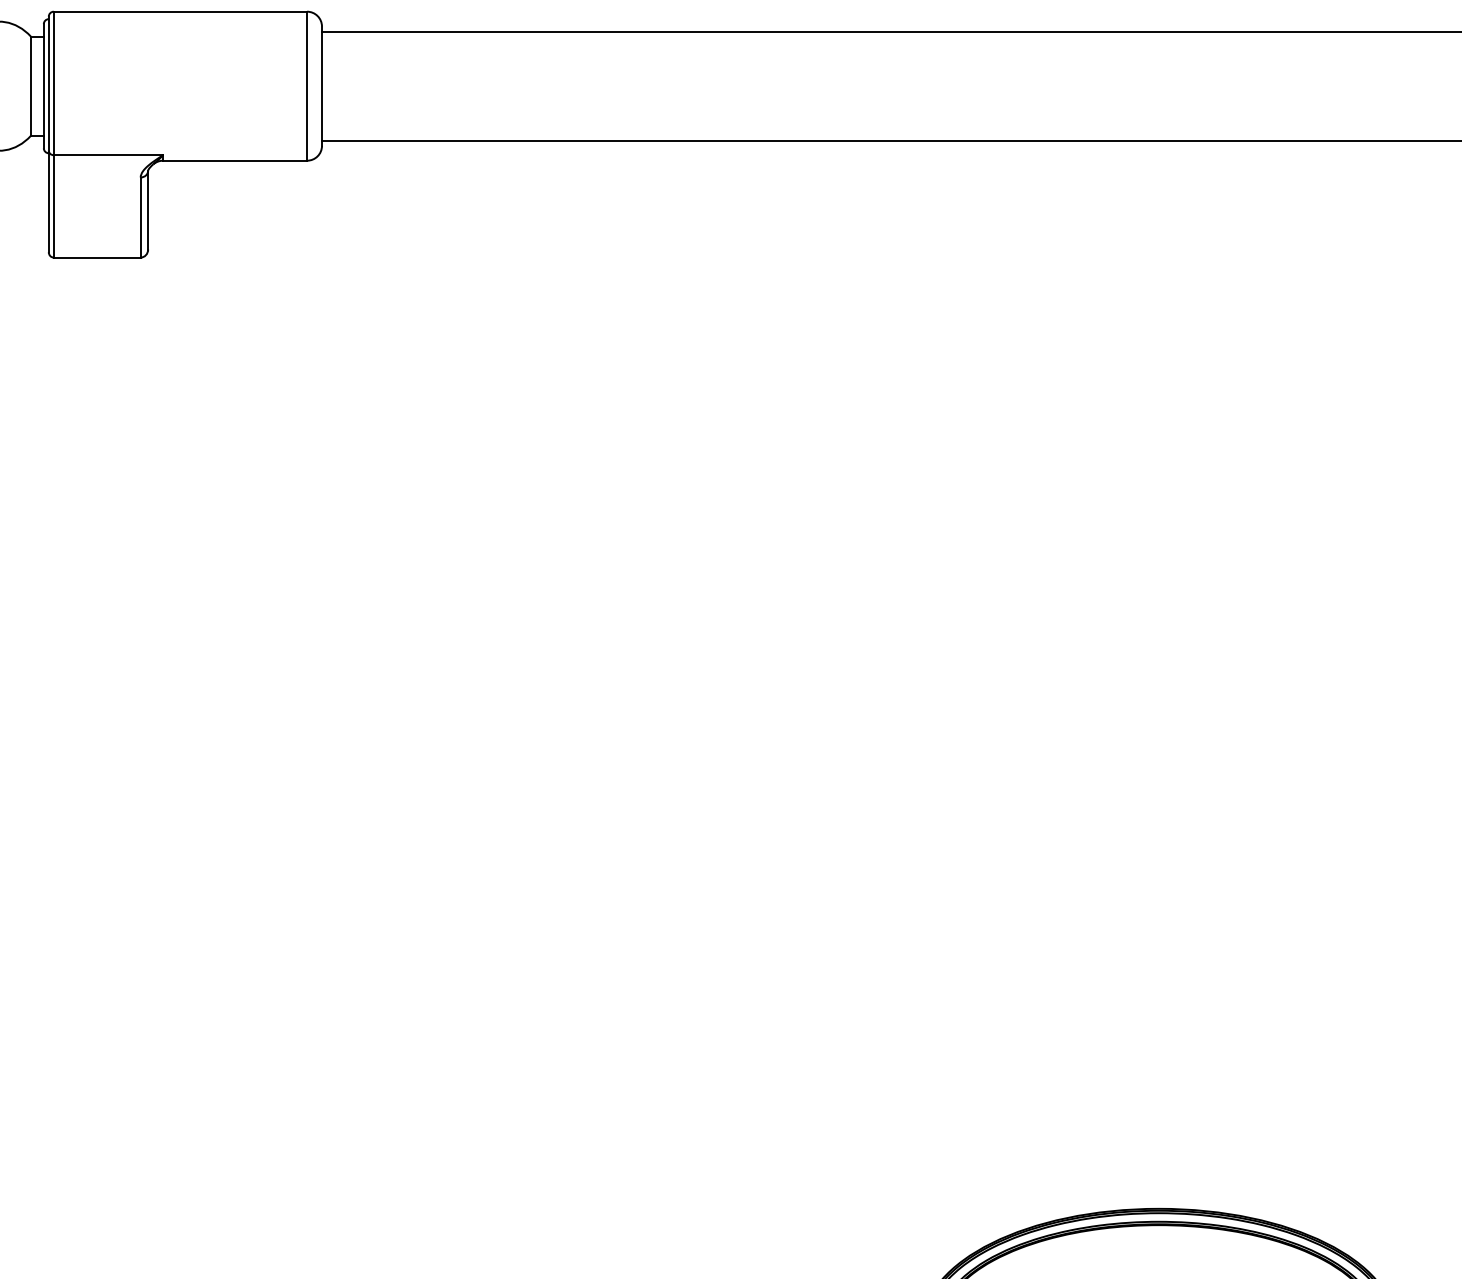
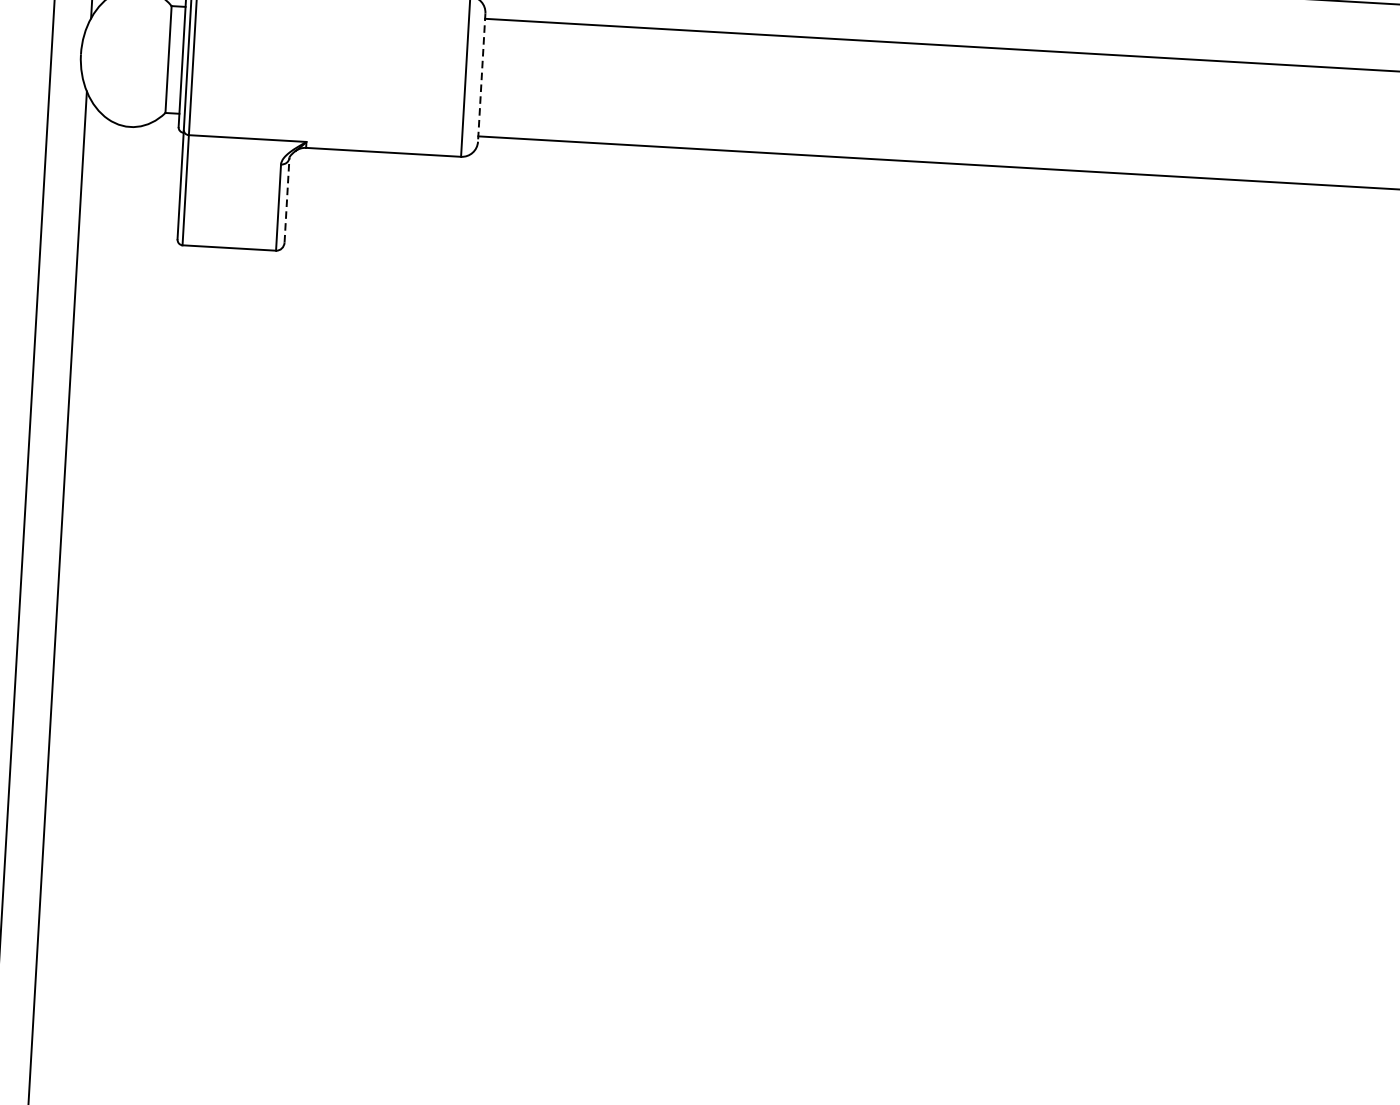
line: (322, 86) -> (482, 77), solid -> dashed
line: (148, 209) -> (287, 199), solid -> dashed

